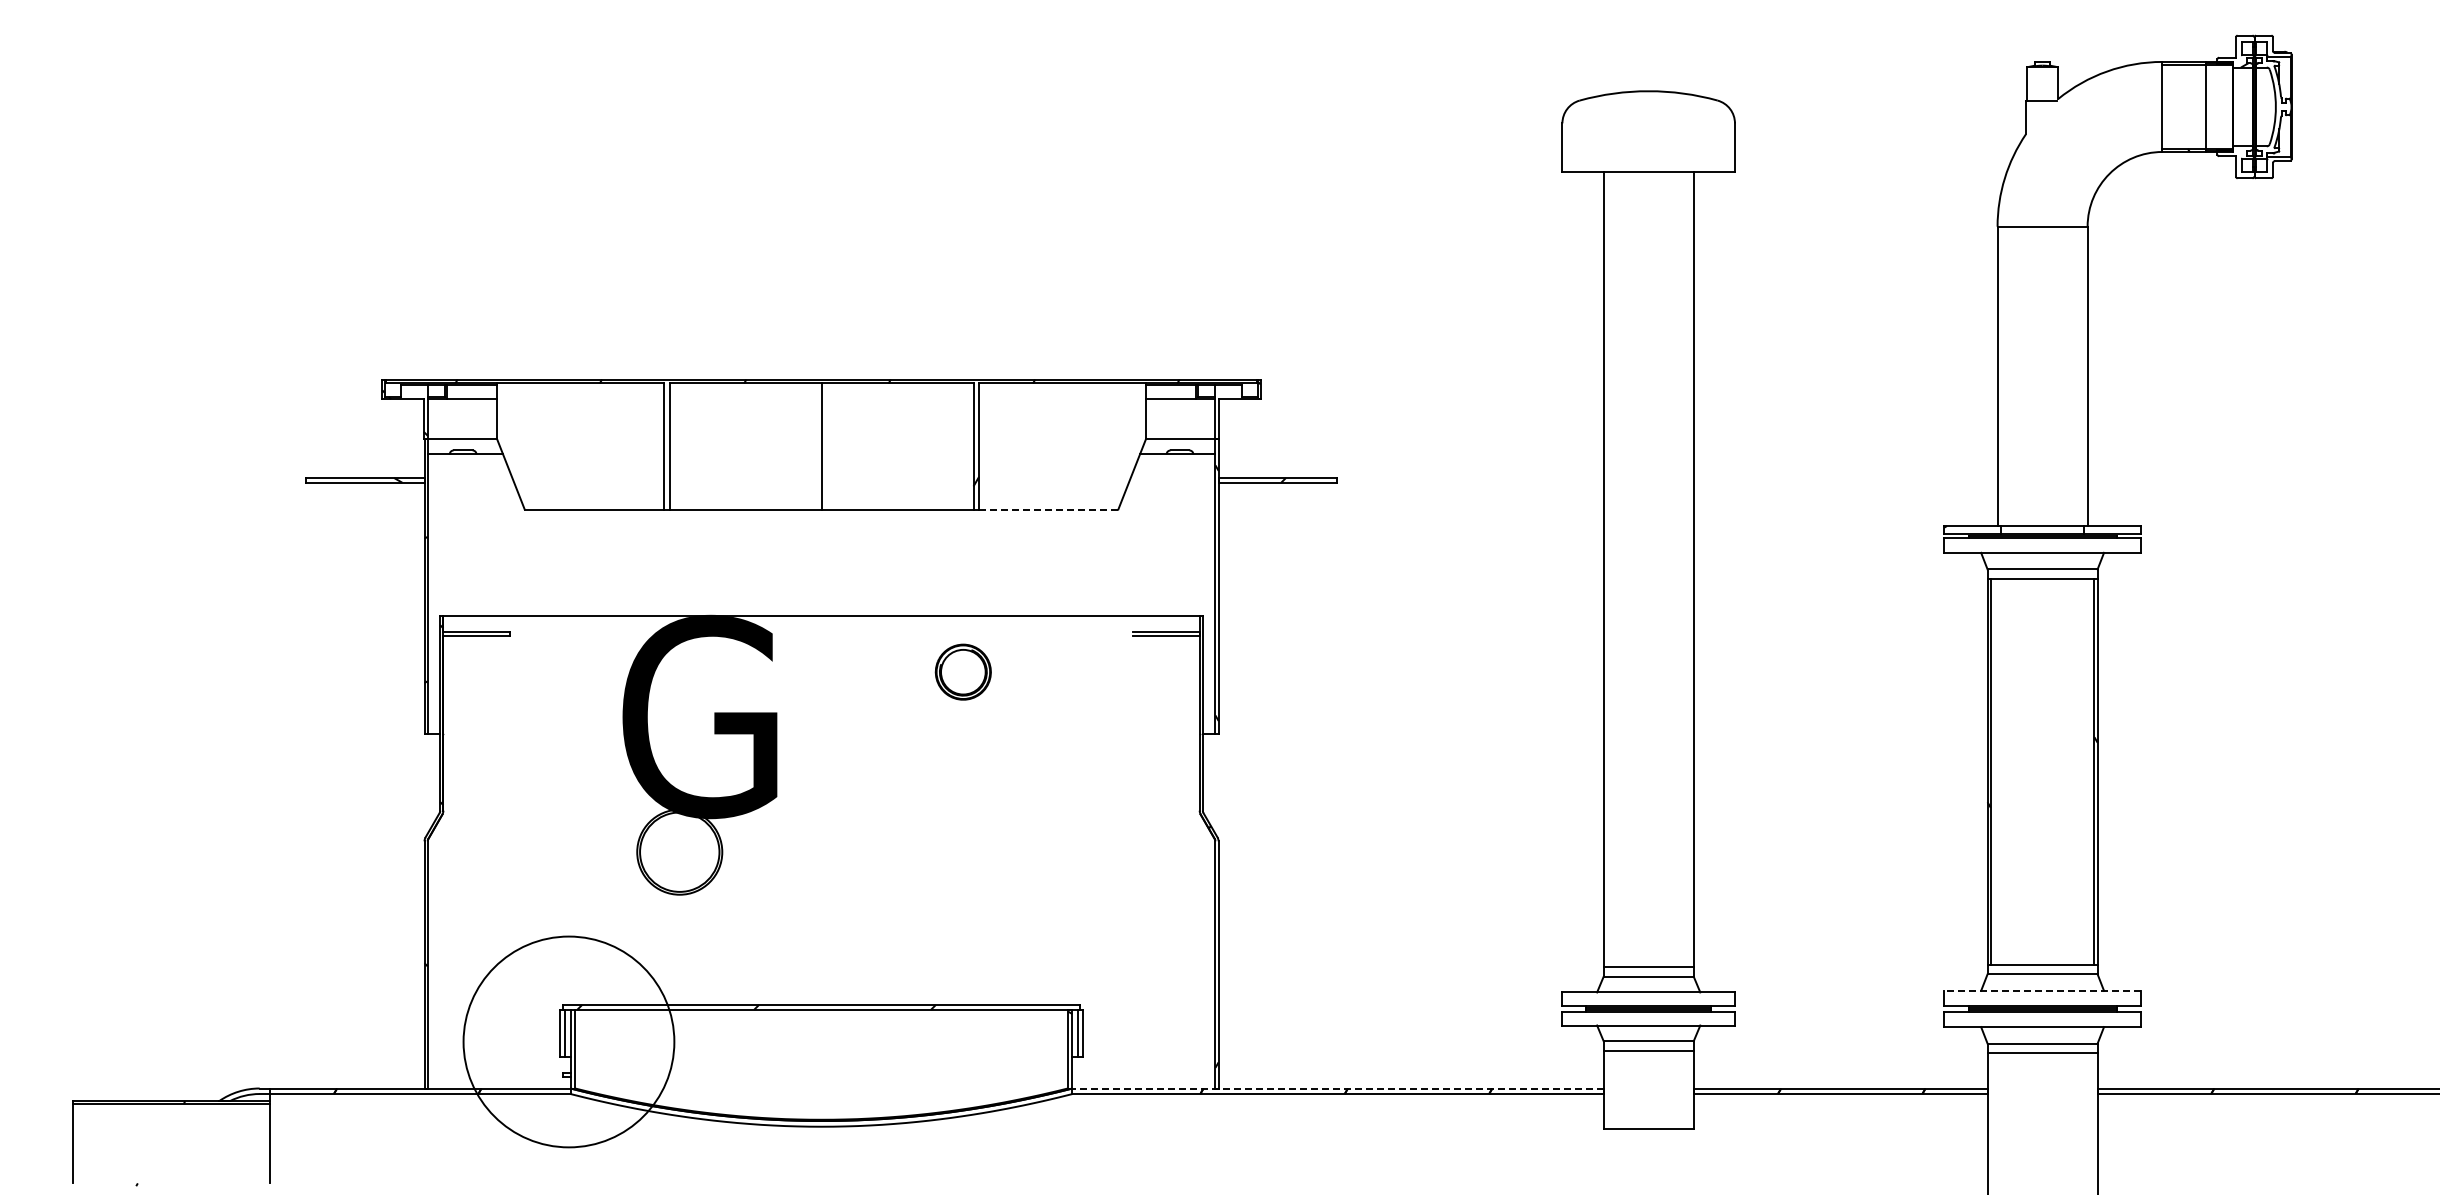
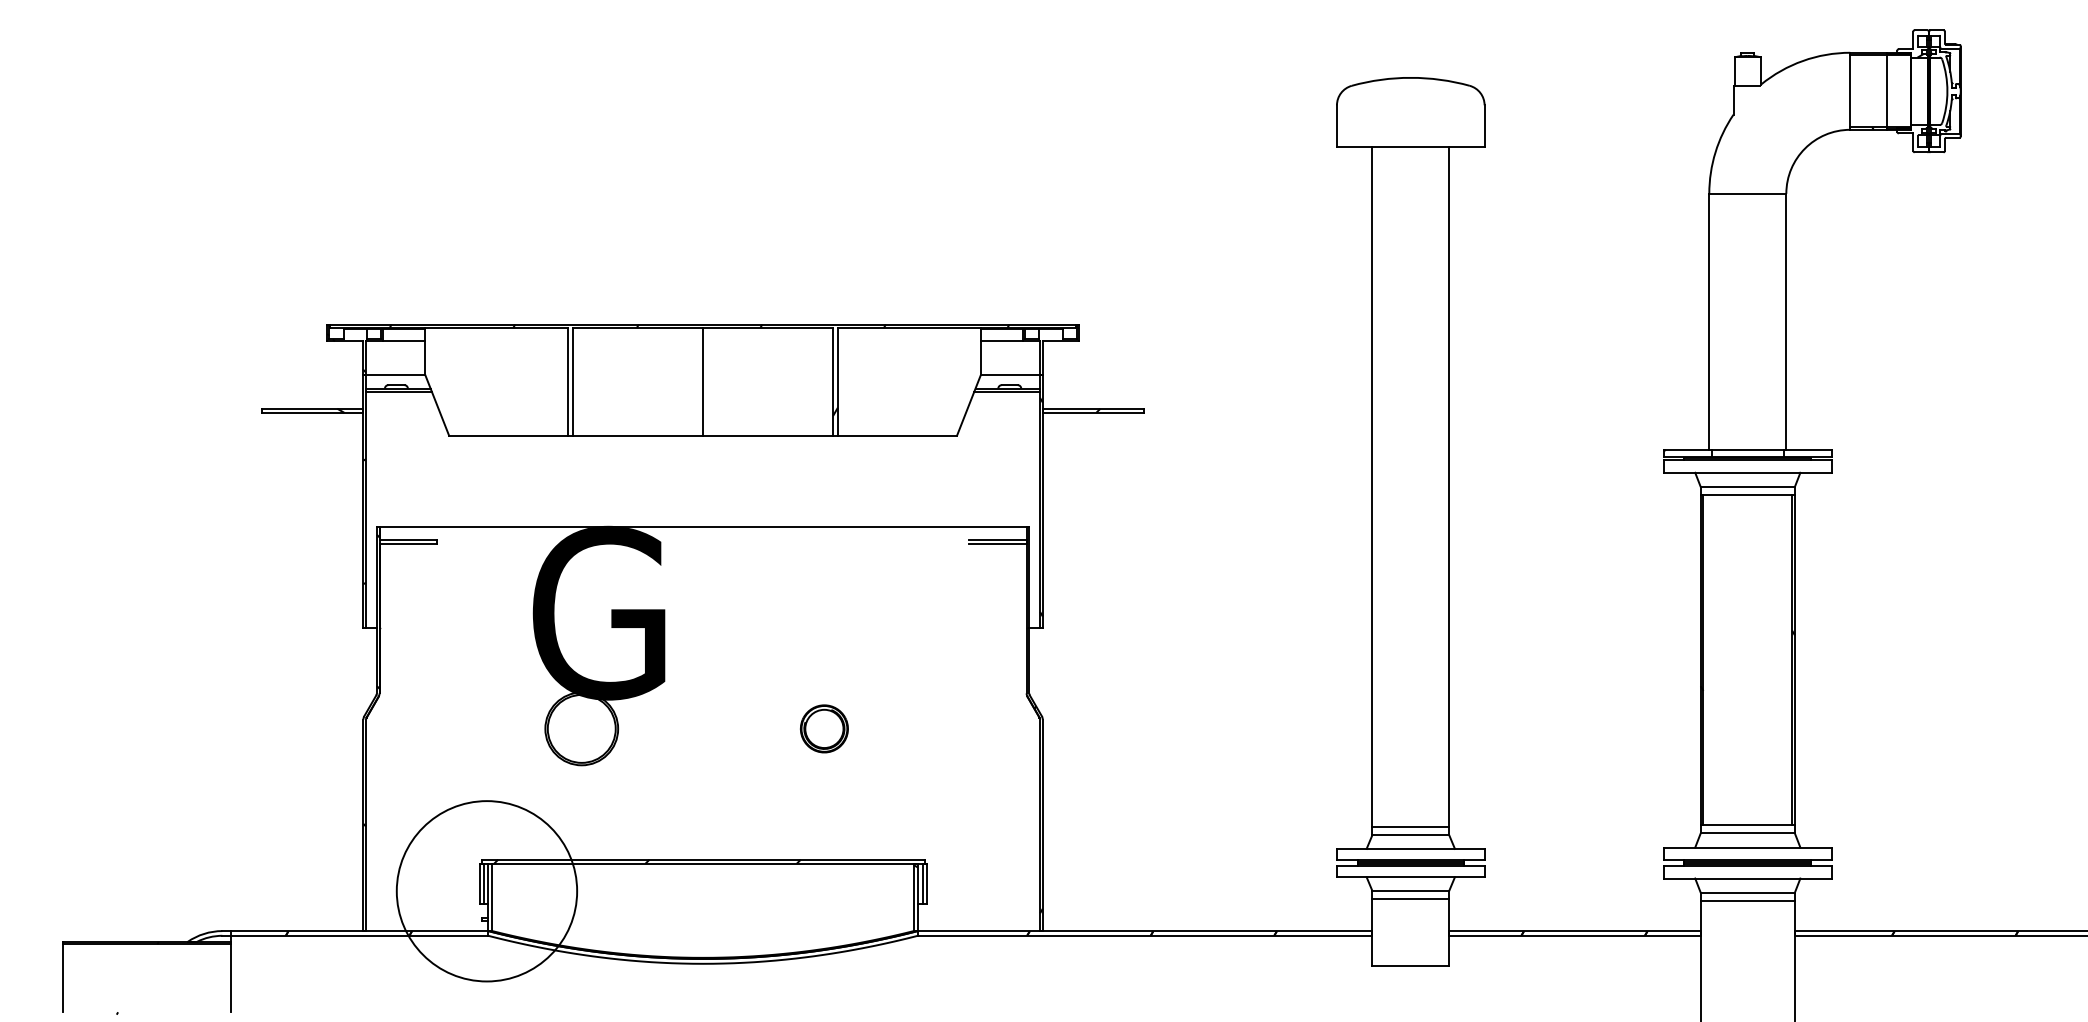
line: (465, 458) -> (398, 392), added
line: (1176, 458) -> (1006, 392), added
line: (1048, 509) -> (897, 435), dashed -> solid
part: (962, 671) -> (823, 728), moved
line: (2042, 990) -> (1747, 847), dashed -> solid
line: (1338, 1088) -> (1145, 931), dashed -> solid

